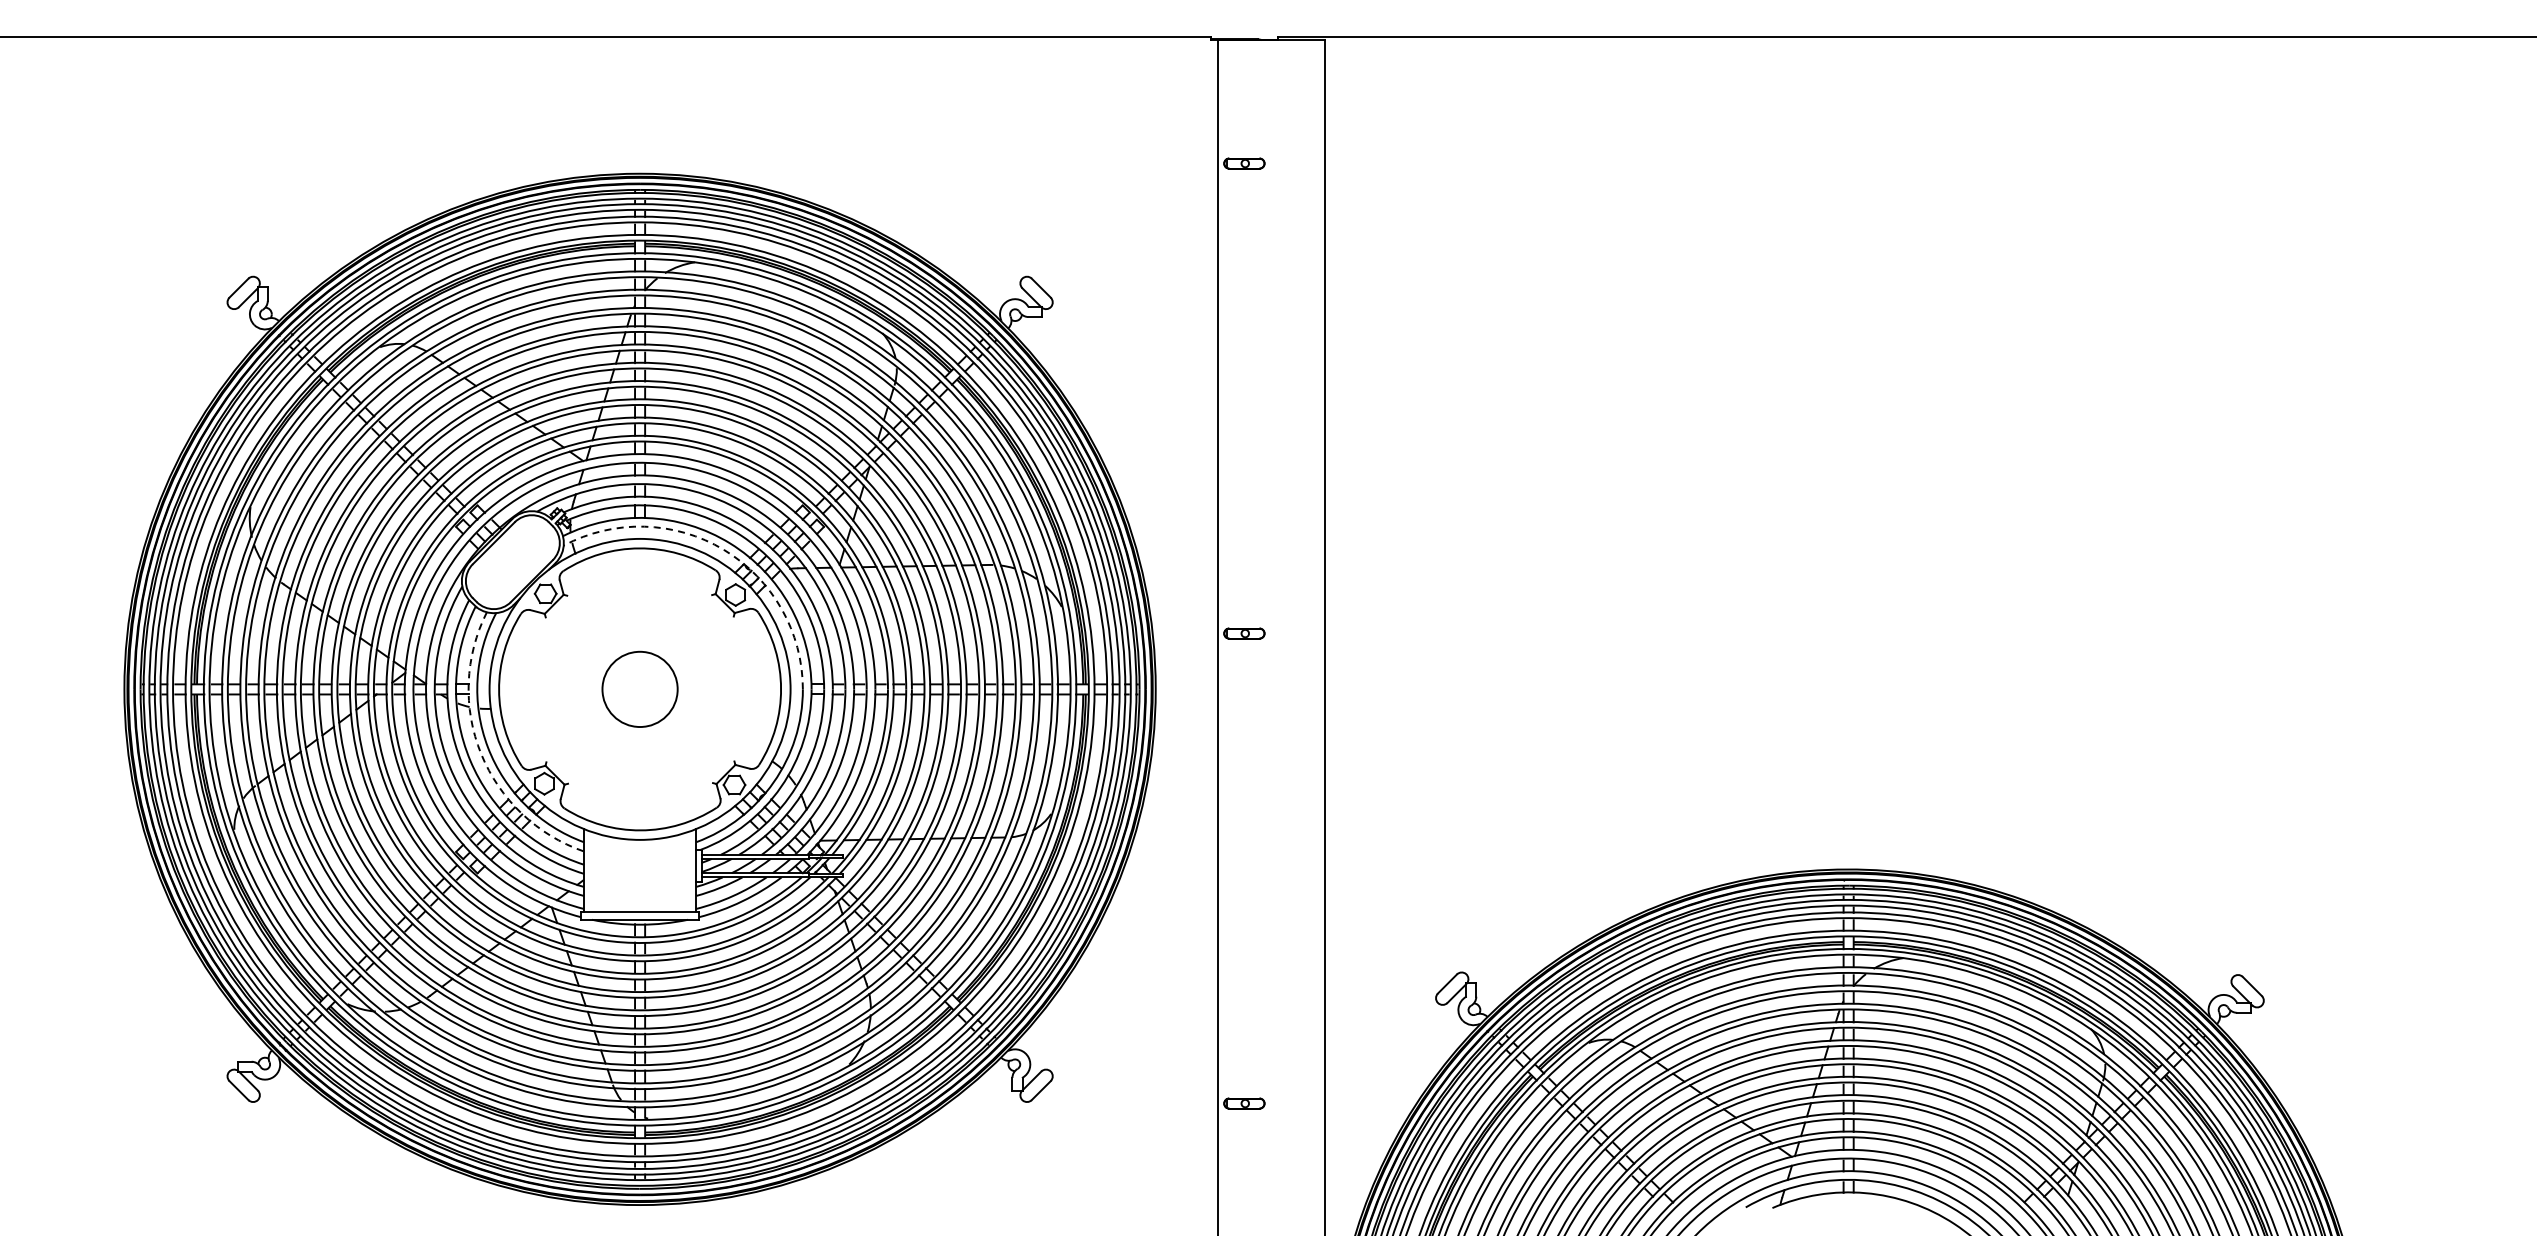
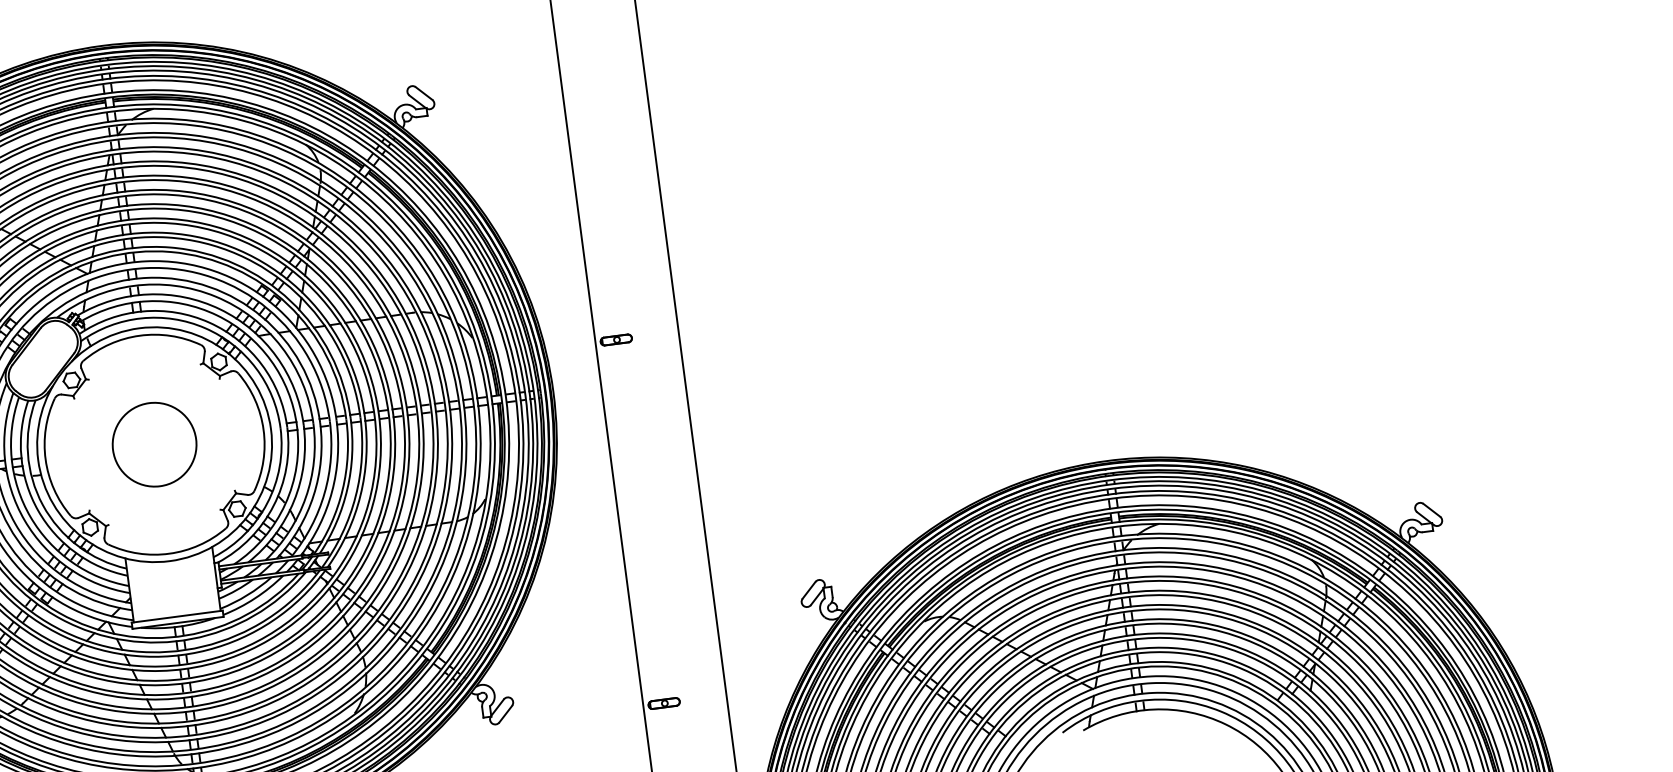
arc: (723, 549) -> (204, 328), dashed -> solid
circle: (639, 689) -> (154, 444), size x1.43
arc: (481, 753) -> (38, 510), dashed -> solid

